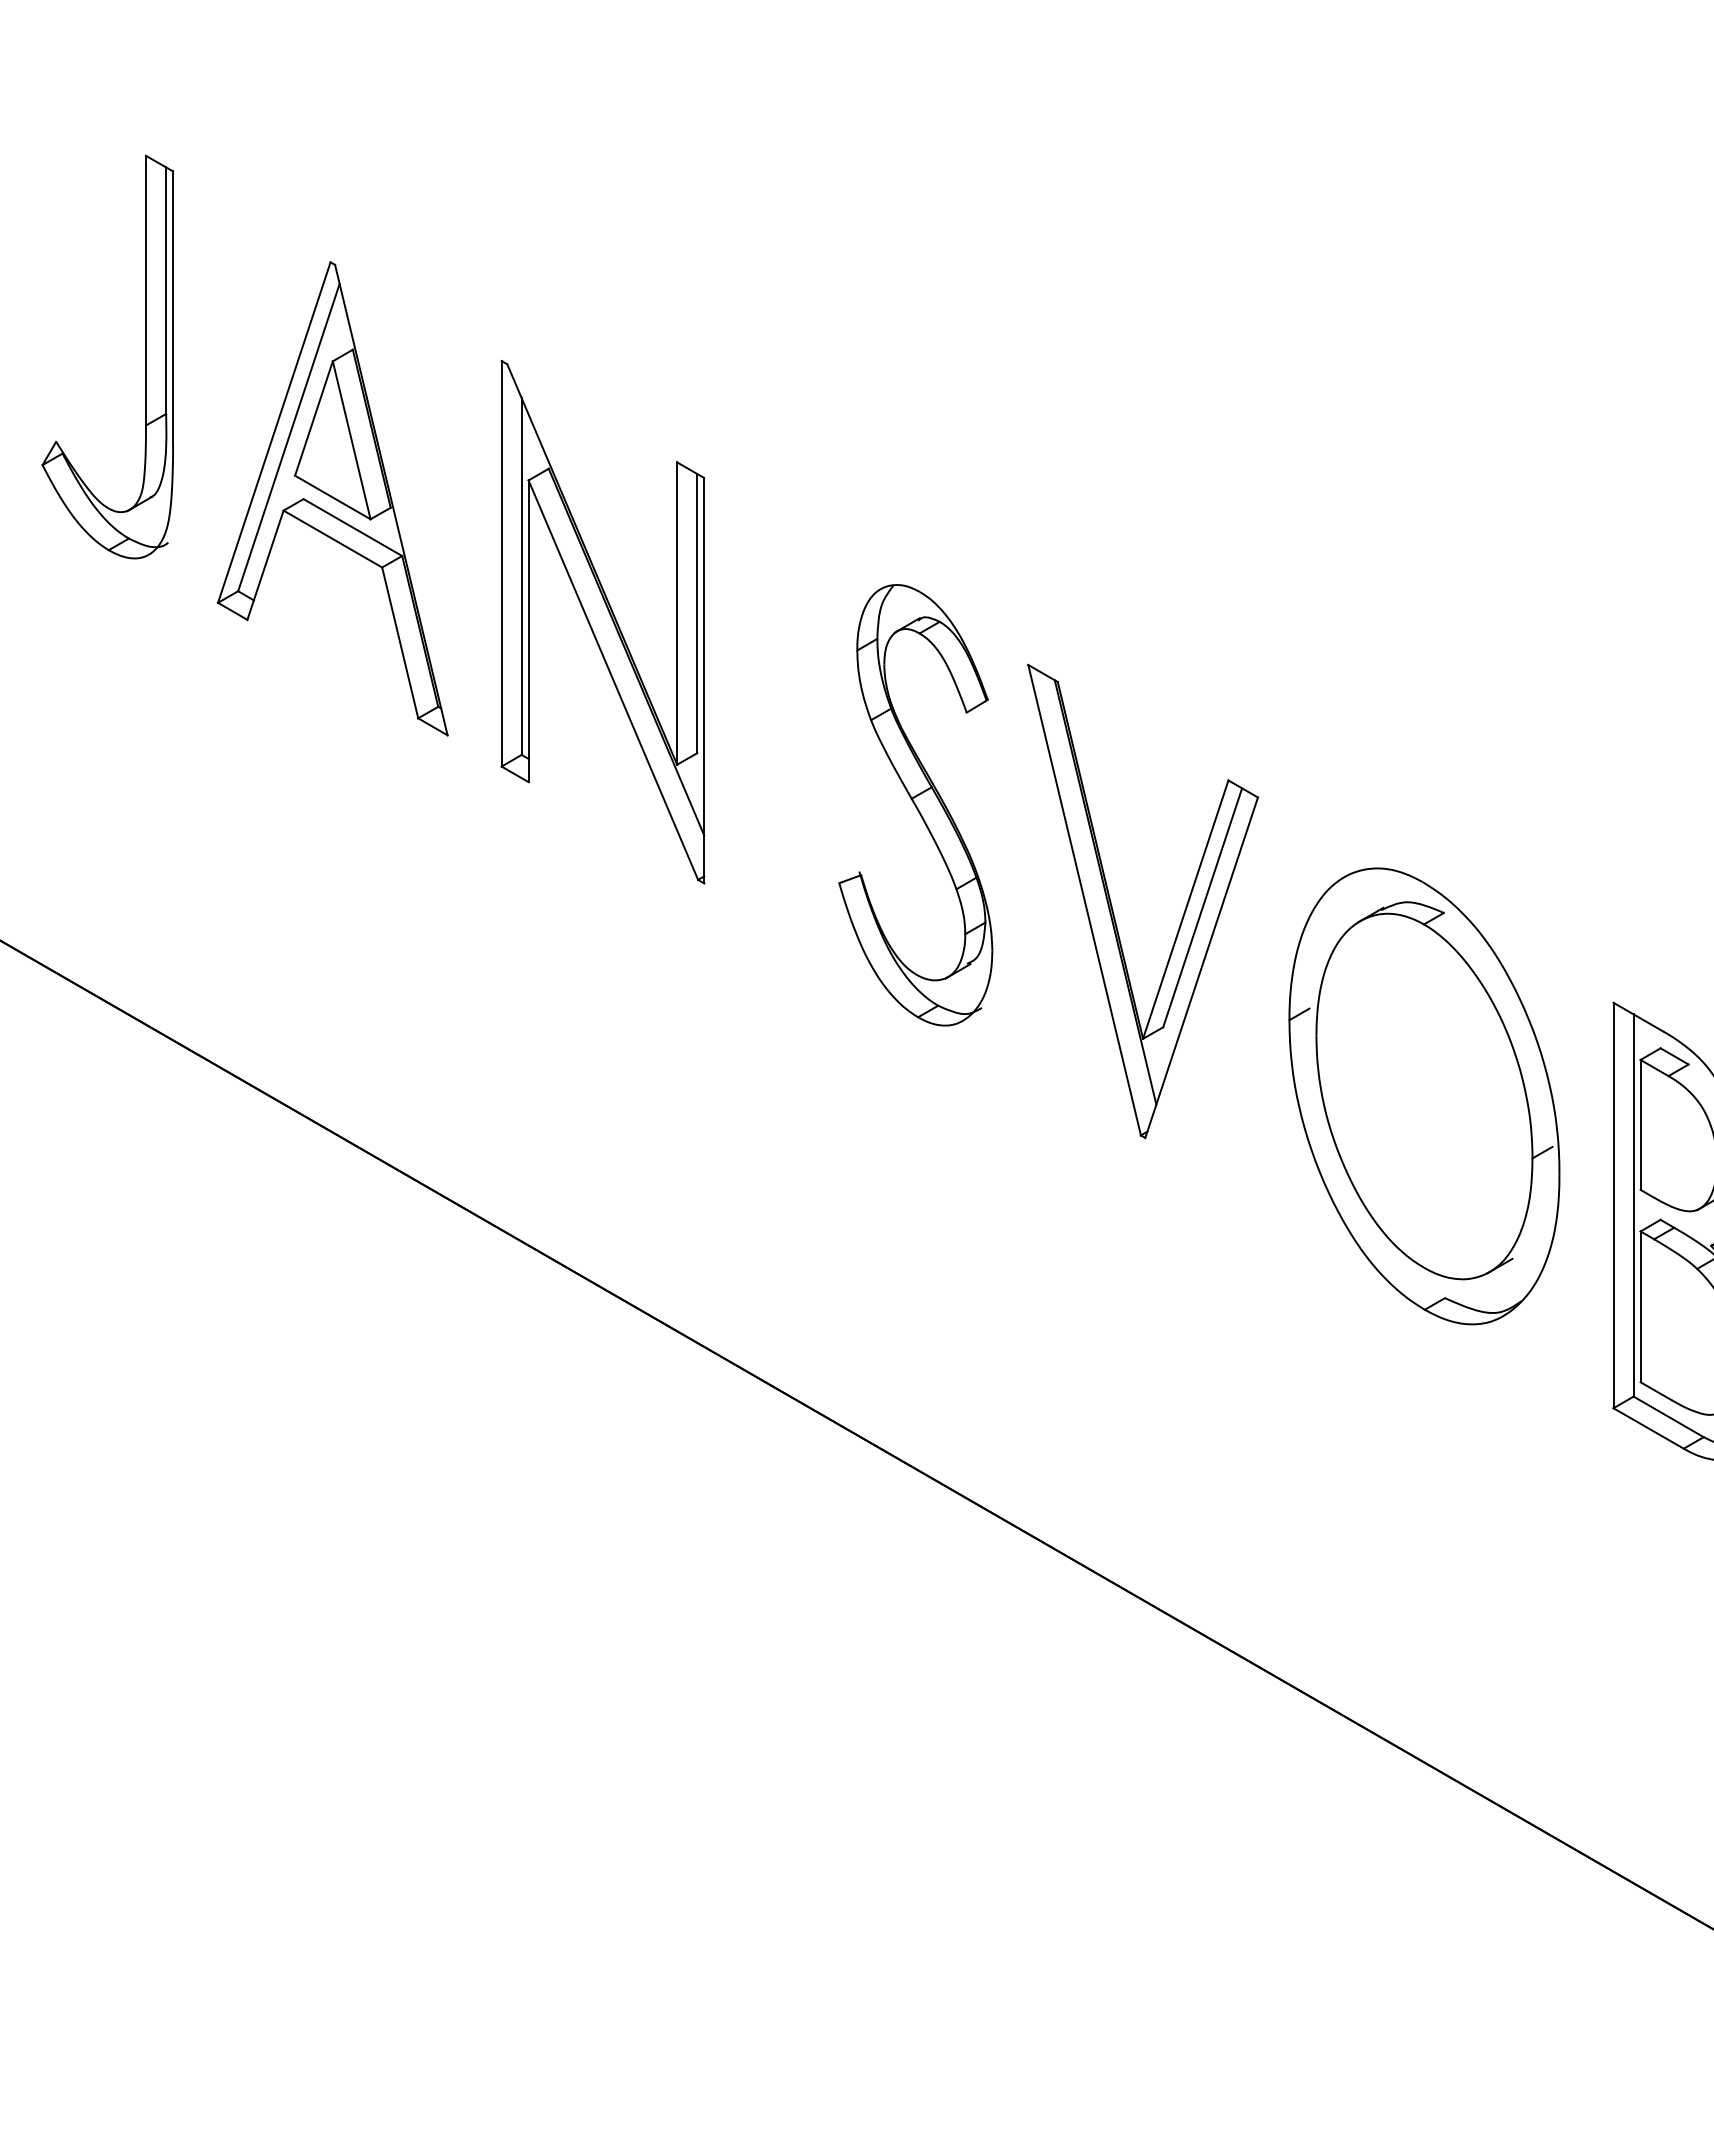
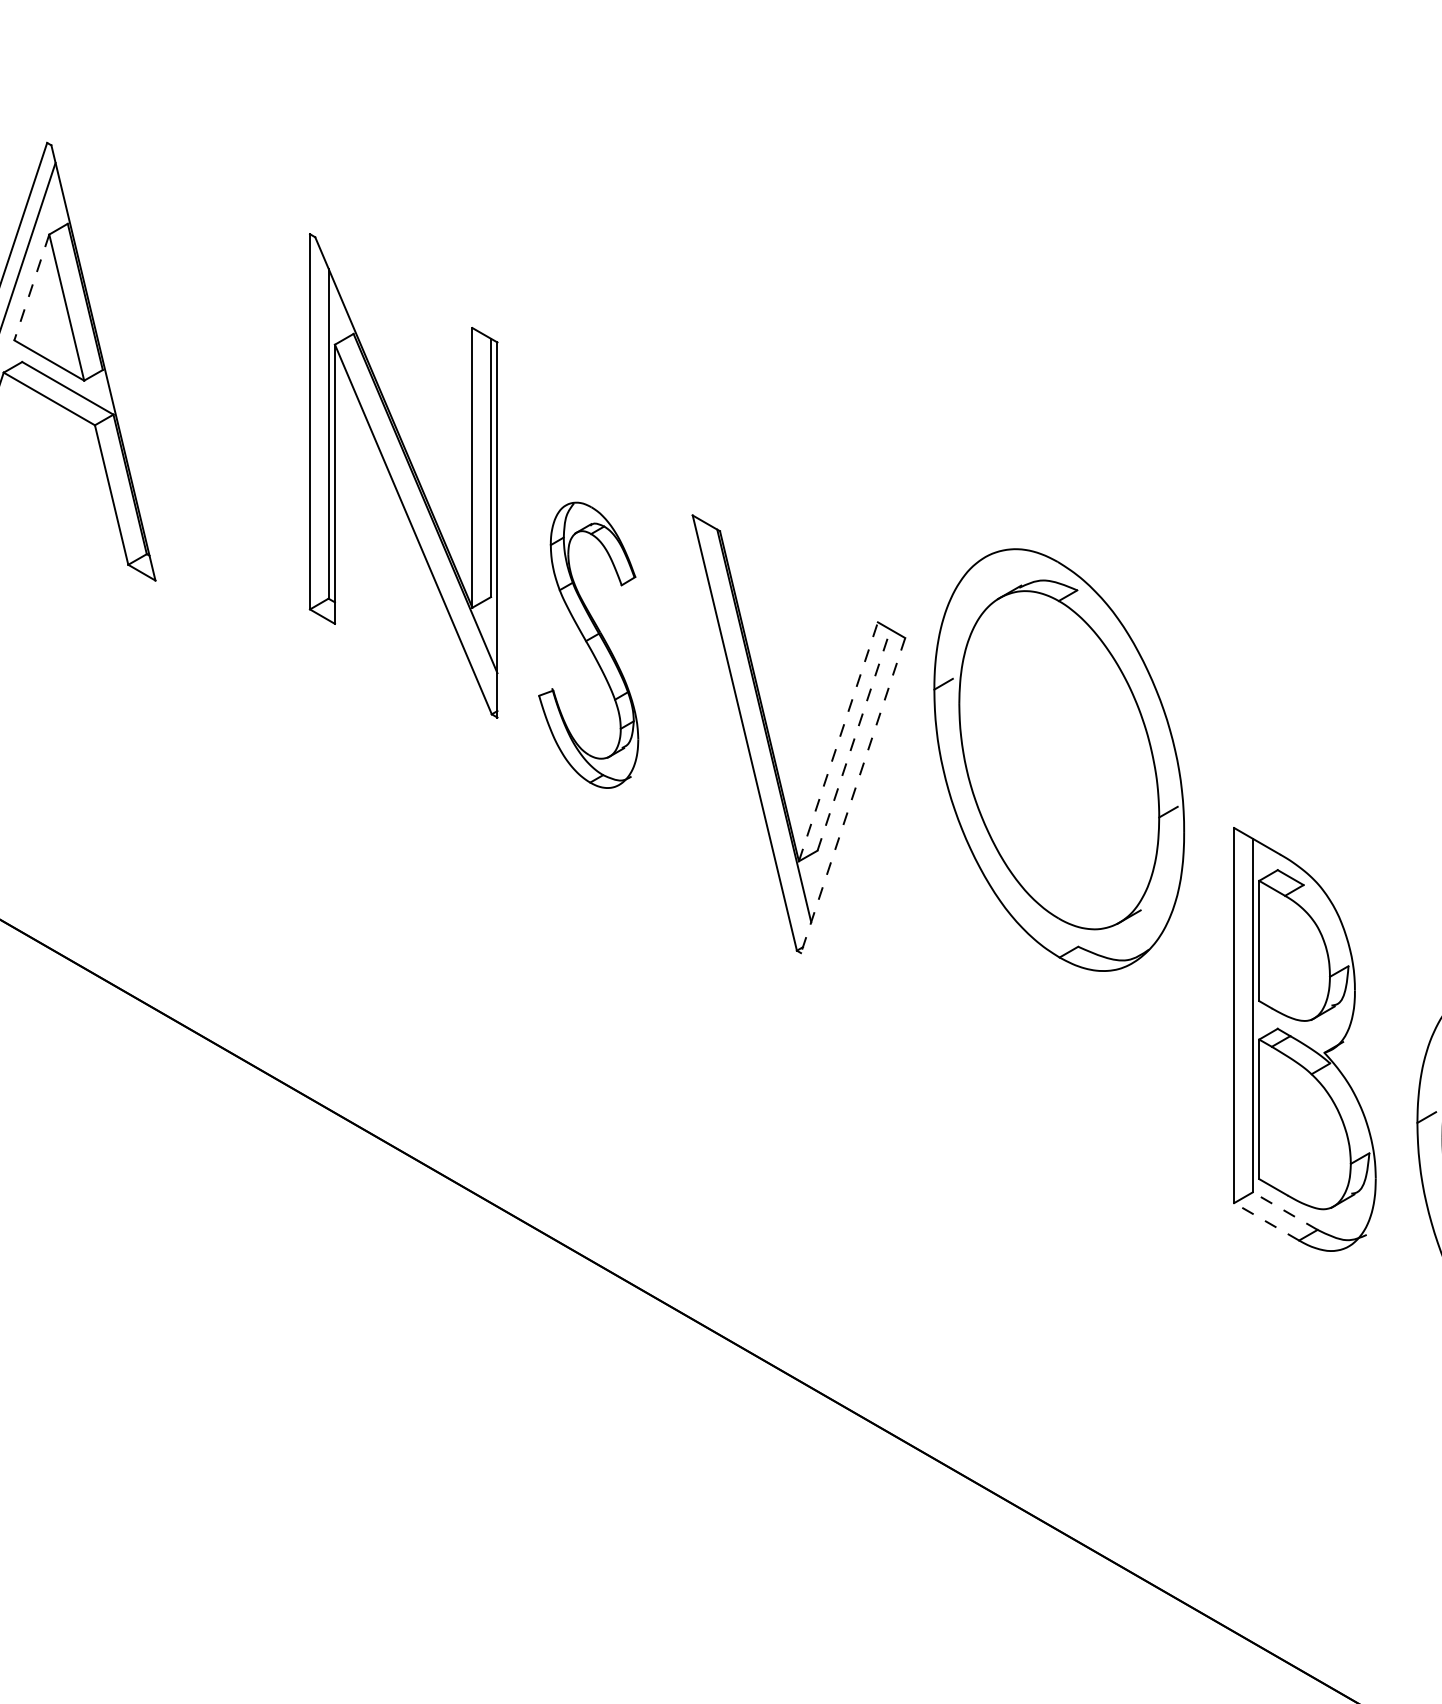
line: (313, 419) -> (31, 288), solid -> dashed
part: (602, 621) -> (403, 475), moved
part: (915, 805) -> (588, 645), size x0.7
line: (1202, 907) -> (853, 739), solid -> dashed
line: (1185, 909) -> (838, 741), solid -> dashed
line: (1201, 968) -> (852, 796), solid -> dashed
part: (1424, 1096) -> (1059, 760), moved
line: (1668, 1416) -> (1285, 1210), solid -> dashed
line: (1648, 1428) -> (1266, 1221), solid -> dashed

